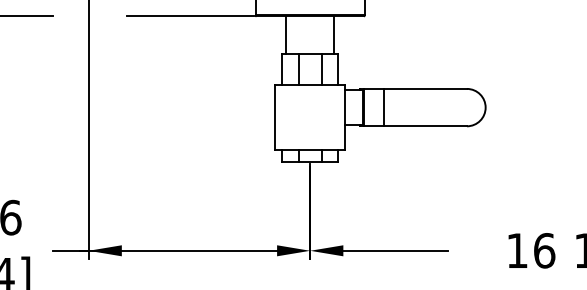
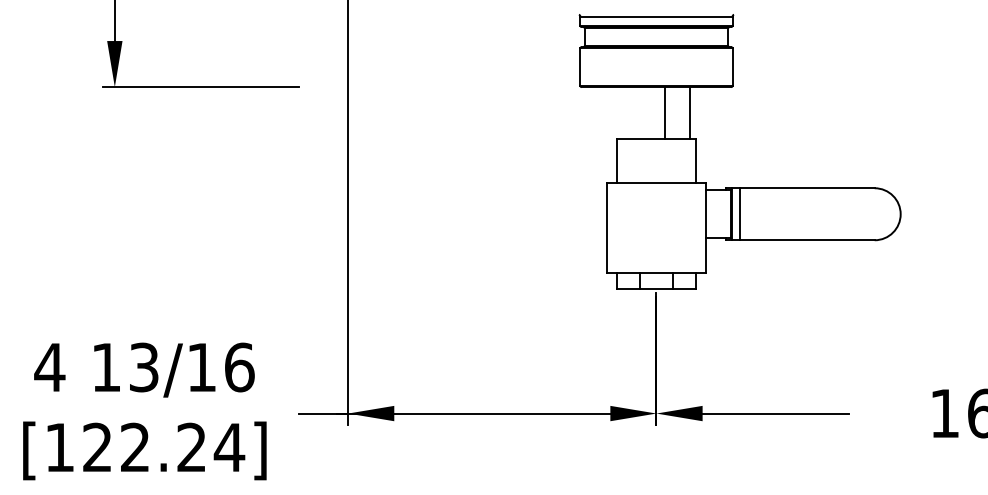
line: (190, 16) -> (489, 87), removed
line: (285, 35) -> (664, 113), moved
line: (298, 69) -> (640, 161), removed
line: (321, 69) -> (672, 161), removed
line: (384, 107) -> (740, 214), moved

